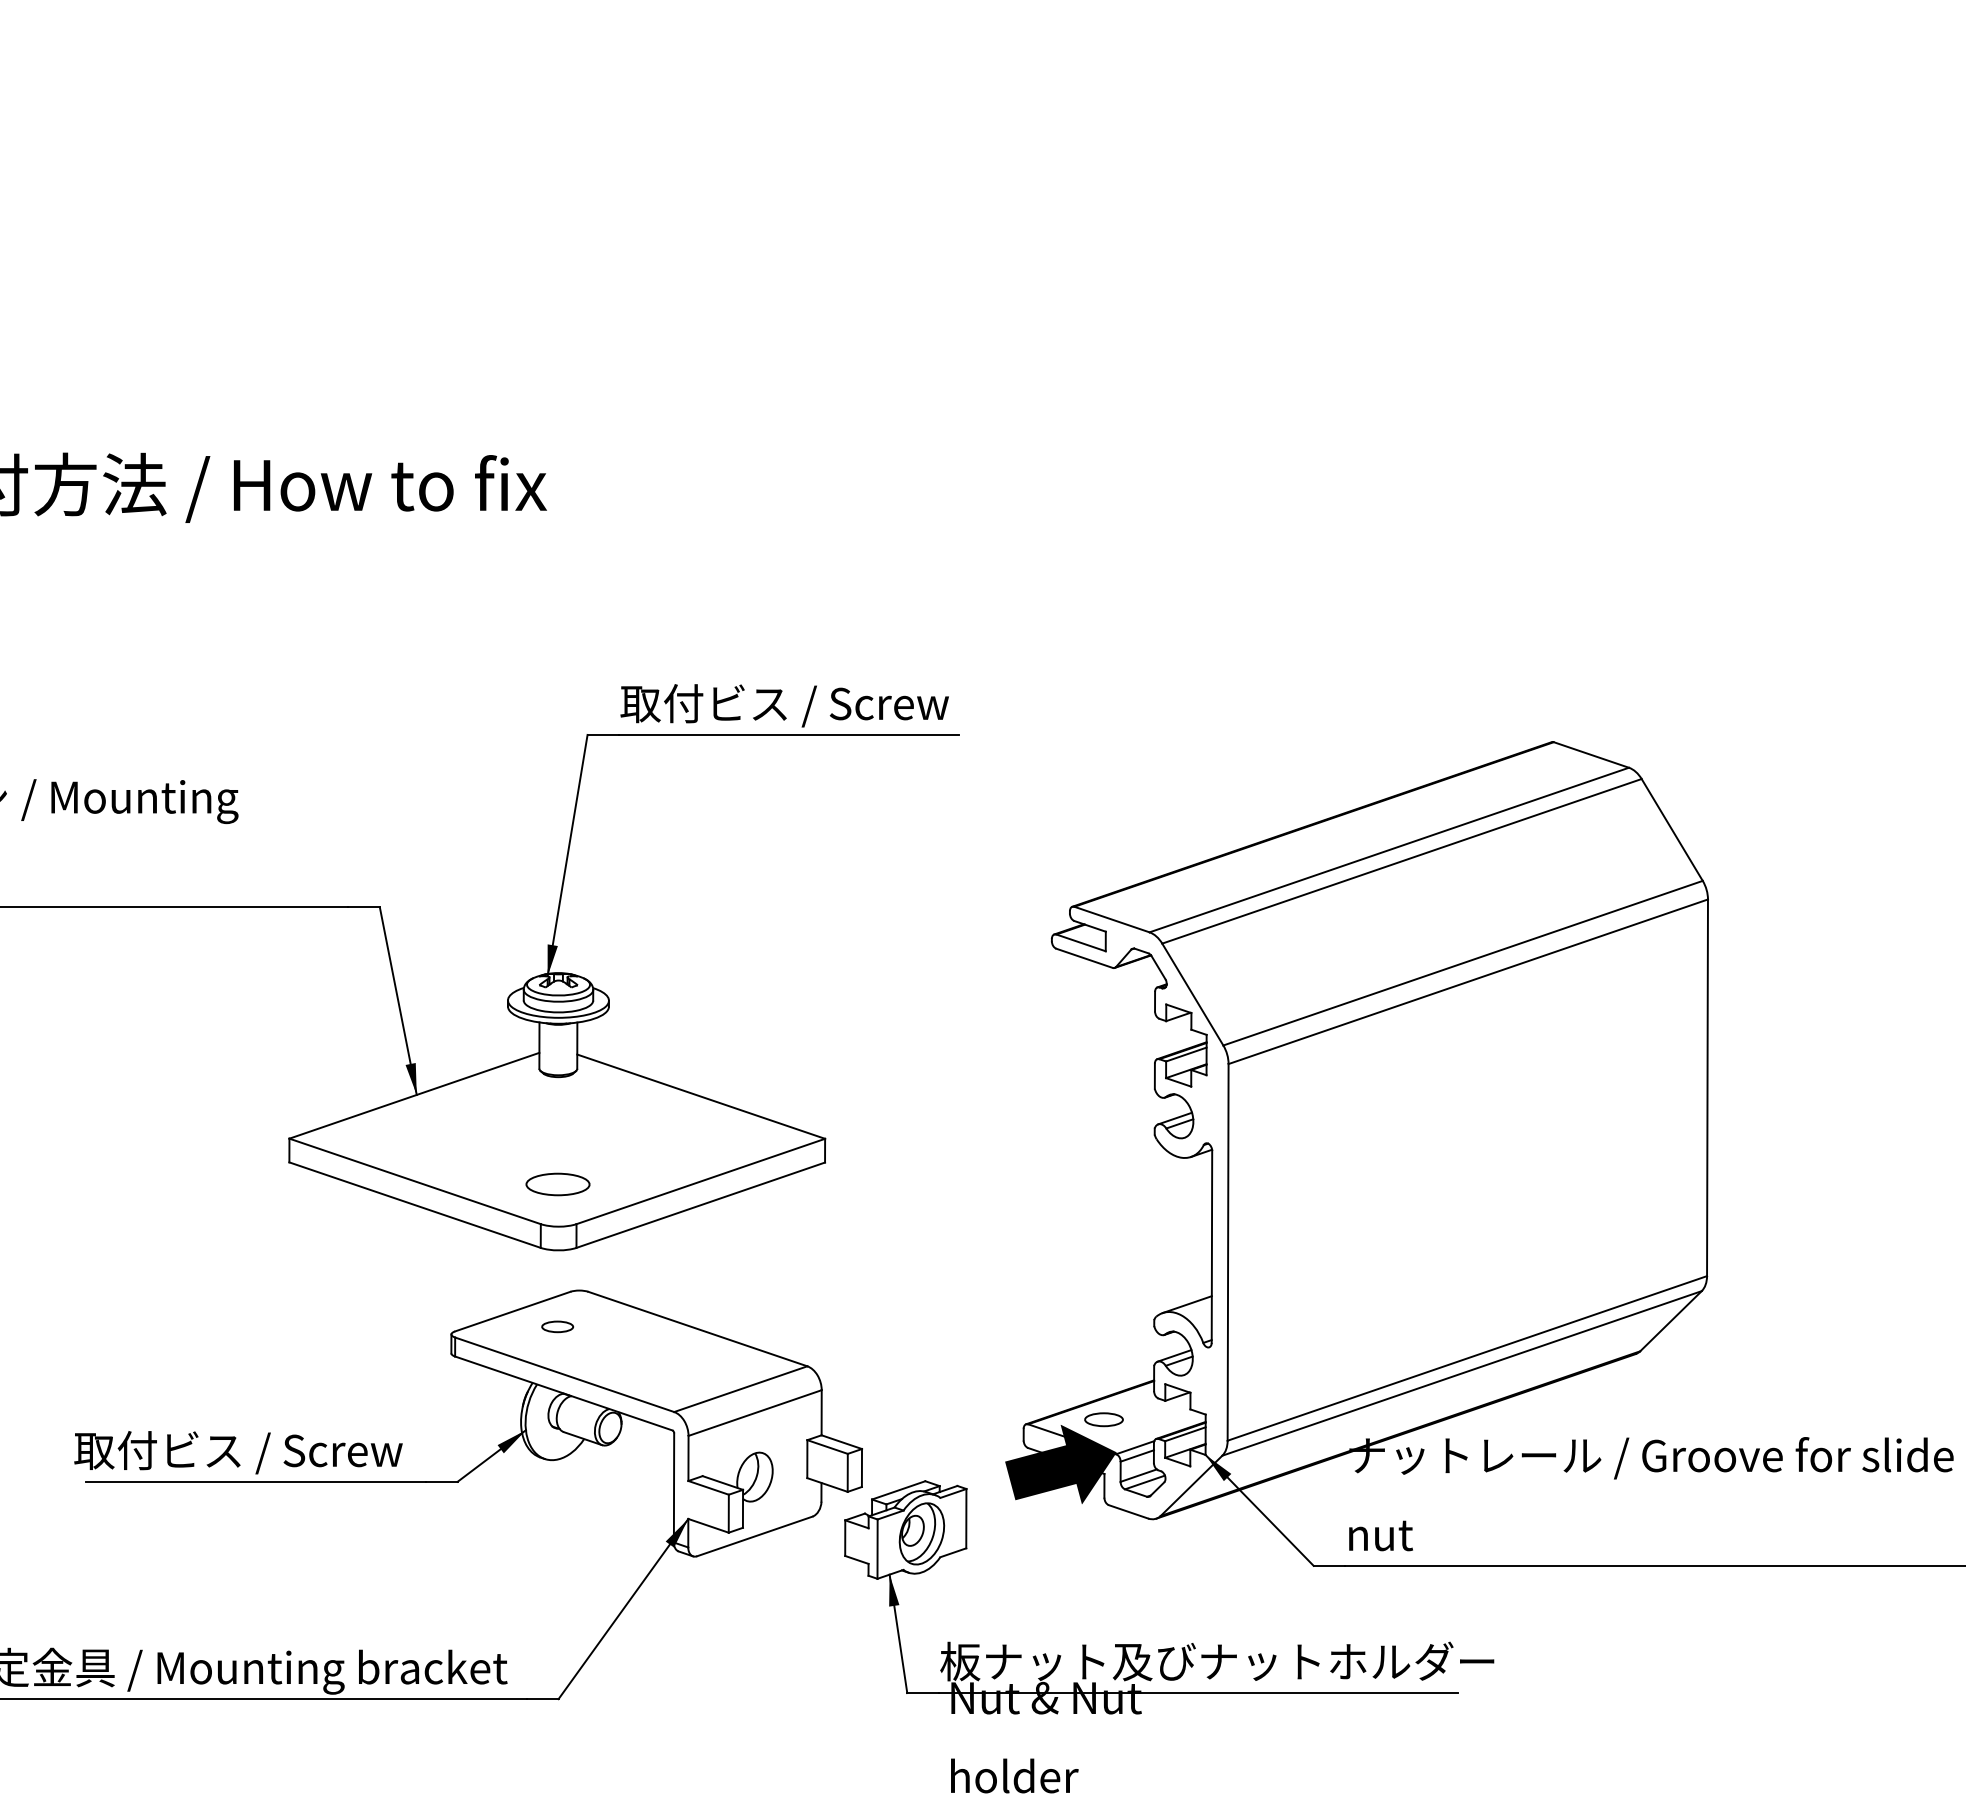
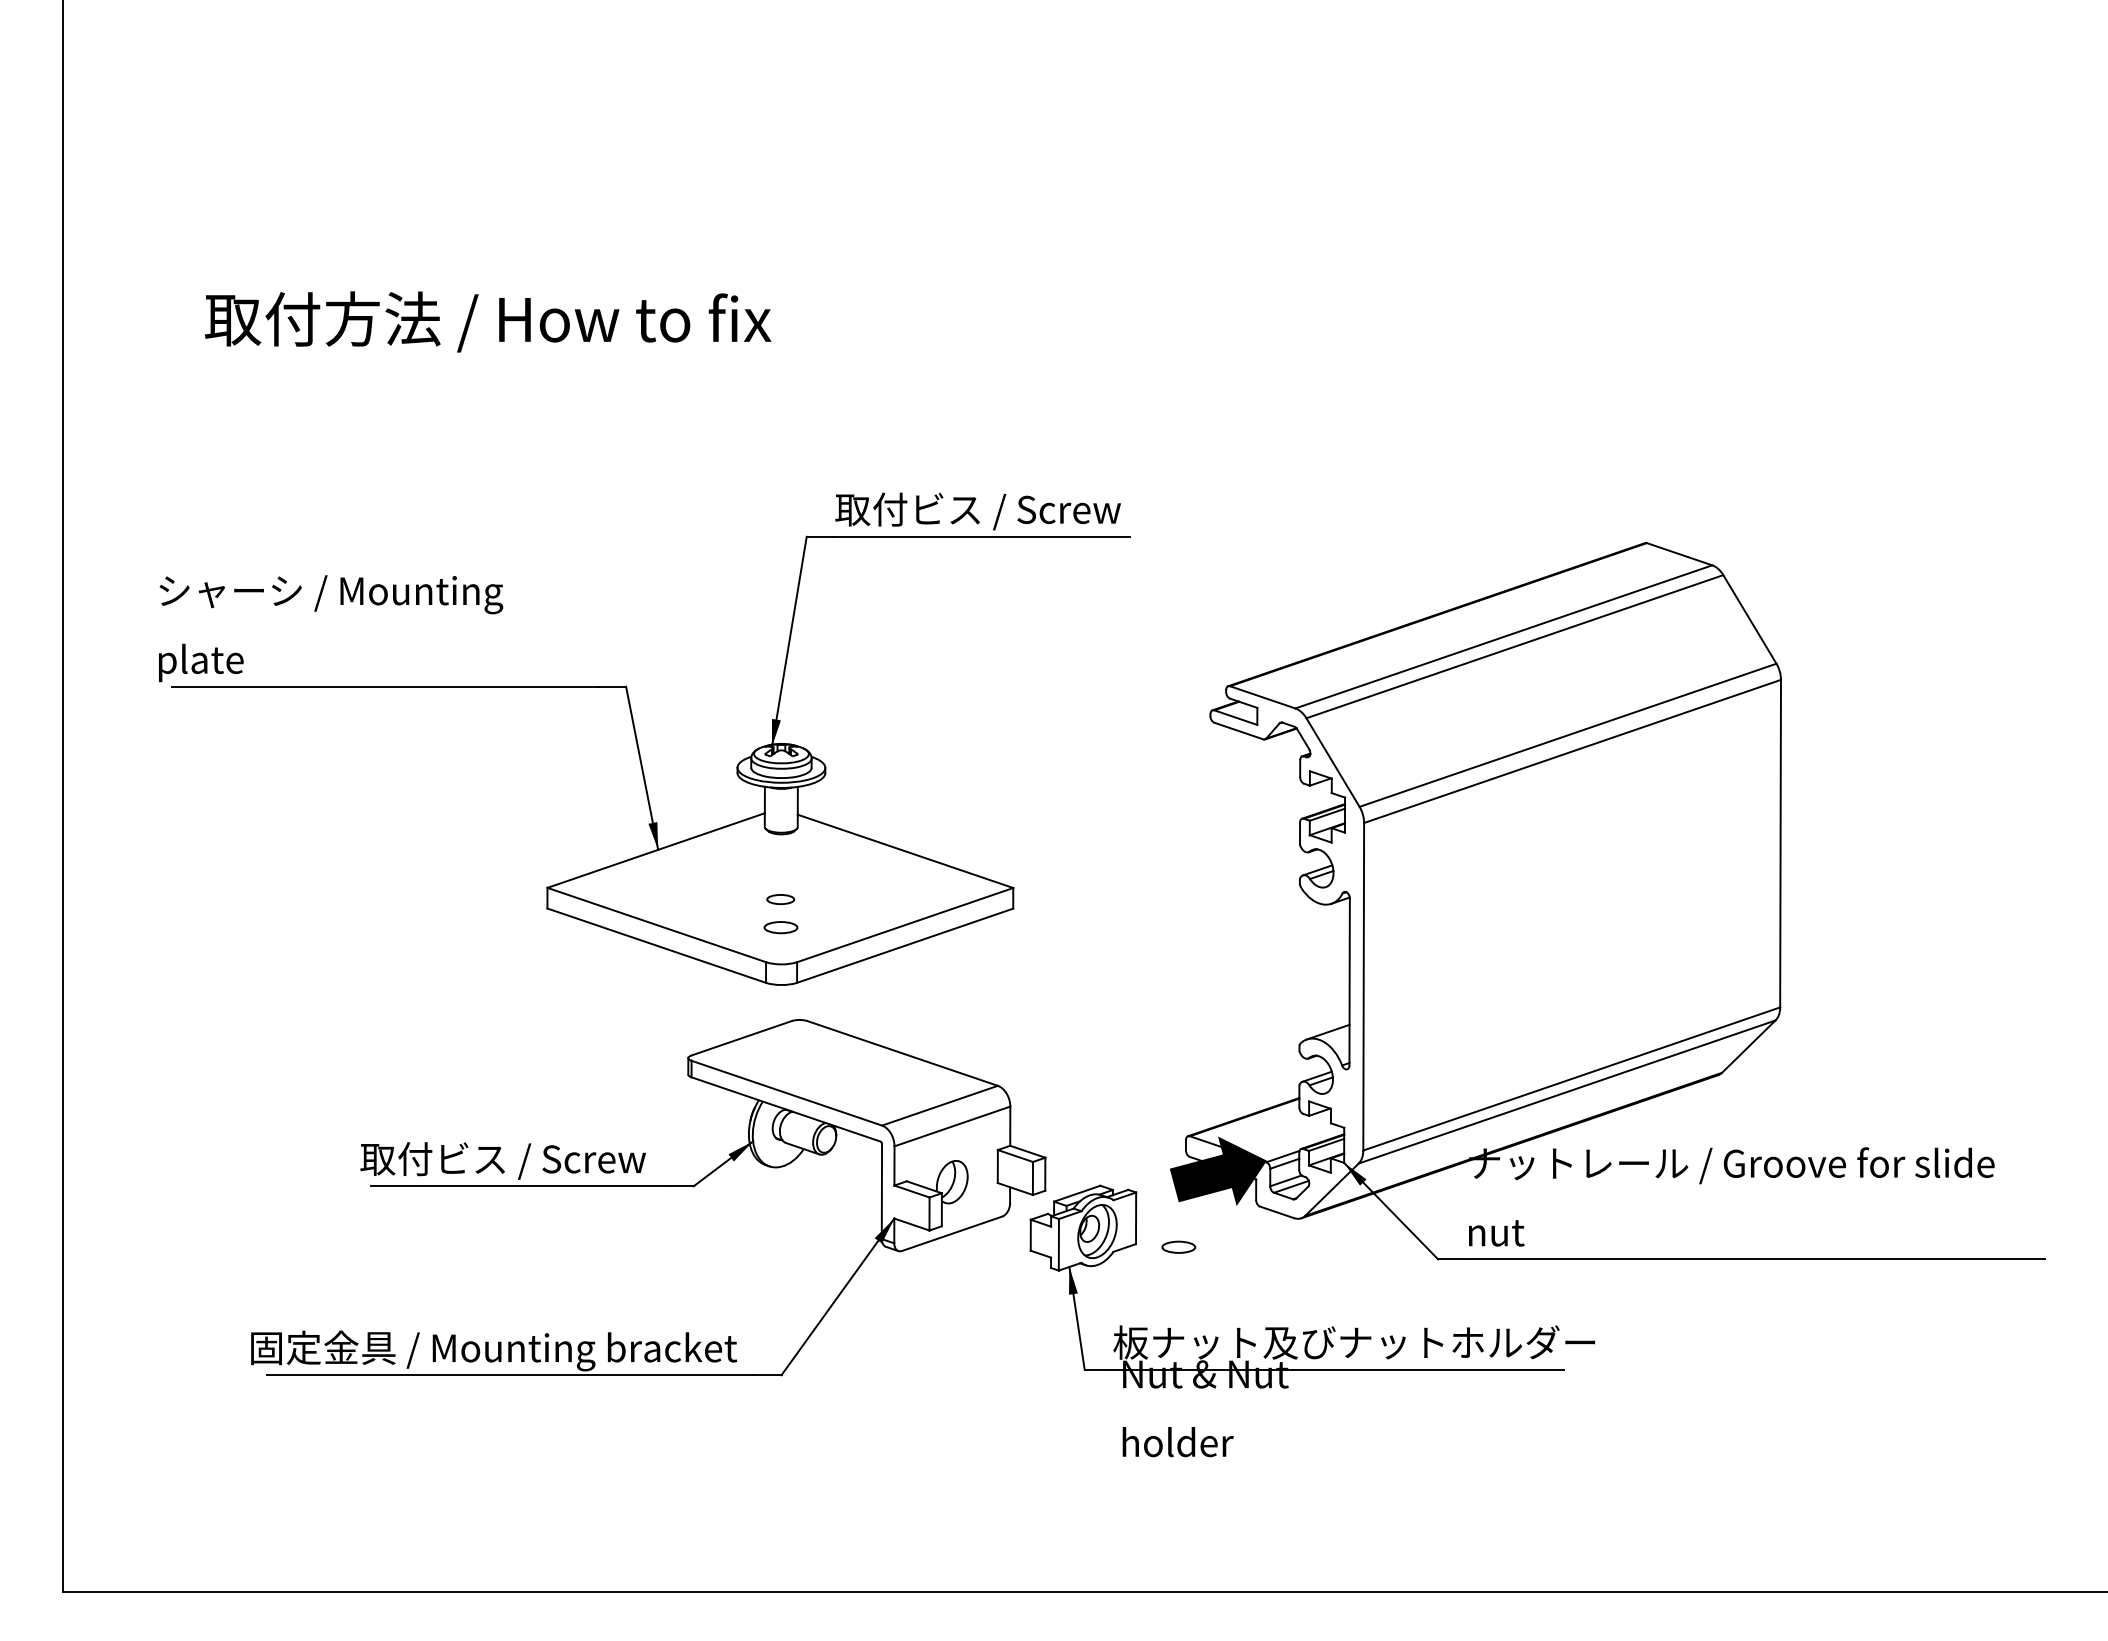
part: (557, 1184) -> (780, 927), size x0.6
part: (557, 1326) -> (780, 899), moved
part: (1103, 1418) -> (1178, 1246), moved

